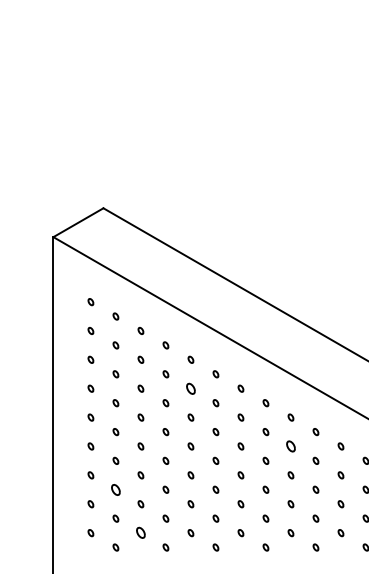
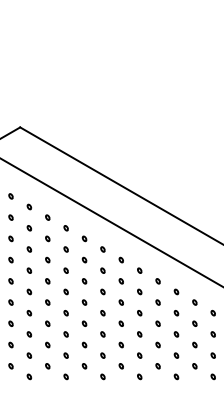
part: (190, 388) -> (84, 259), size x0.62
part: (290, 446) -> (157, 302), size x0.62
part: (115, 489) -> (29, 334), size x0.62
part: (140, 533) -> (47, 366), size x0.62

